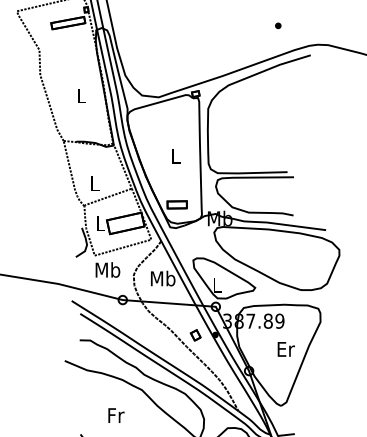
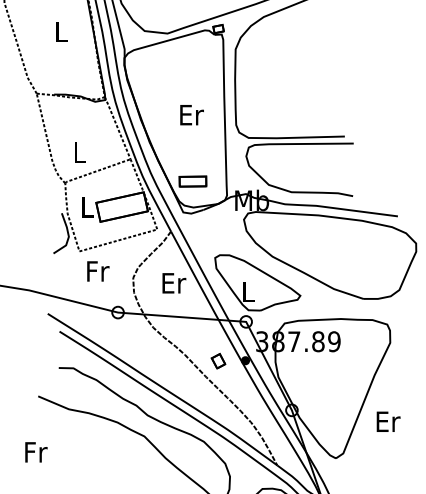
text: (176, 156) -> (191, 114), L -> Er
text: (107, 269) -> (97, 270), Mb -> Fr
text: (162, 278) -> (172, 282), Mb -> Er
text: (285, 349) -> (387, 421), moved
text: (116, 415) -> (36, 452), moved

